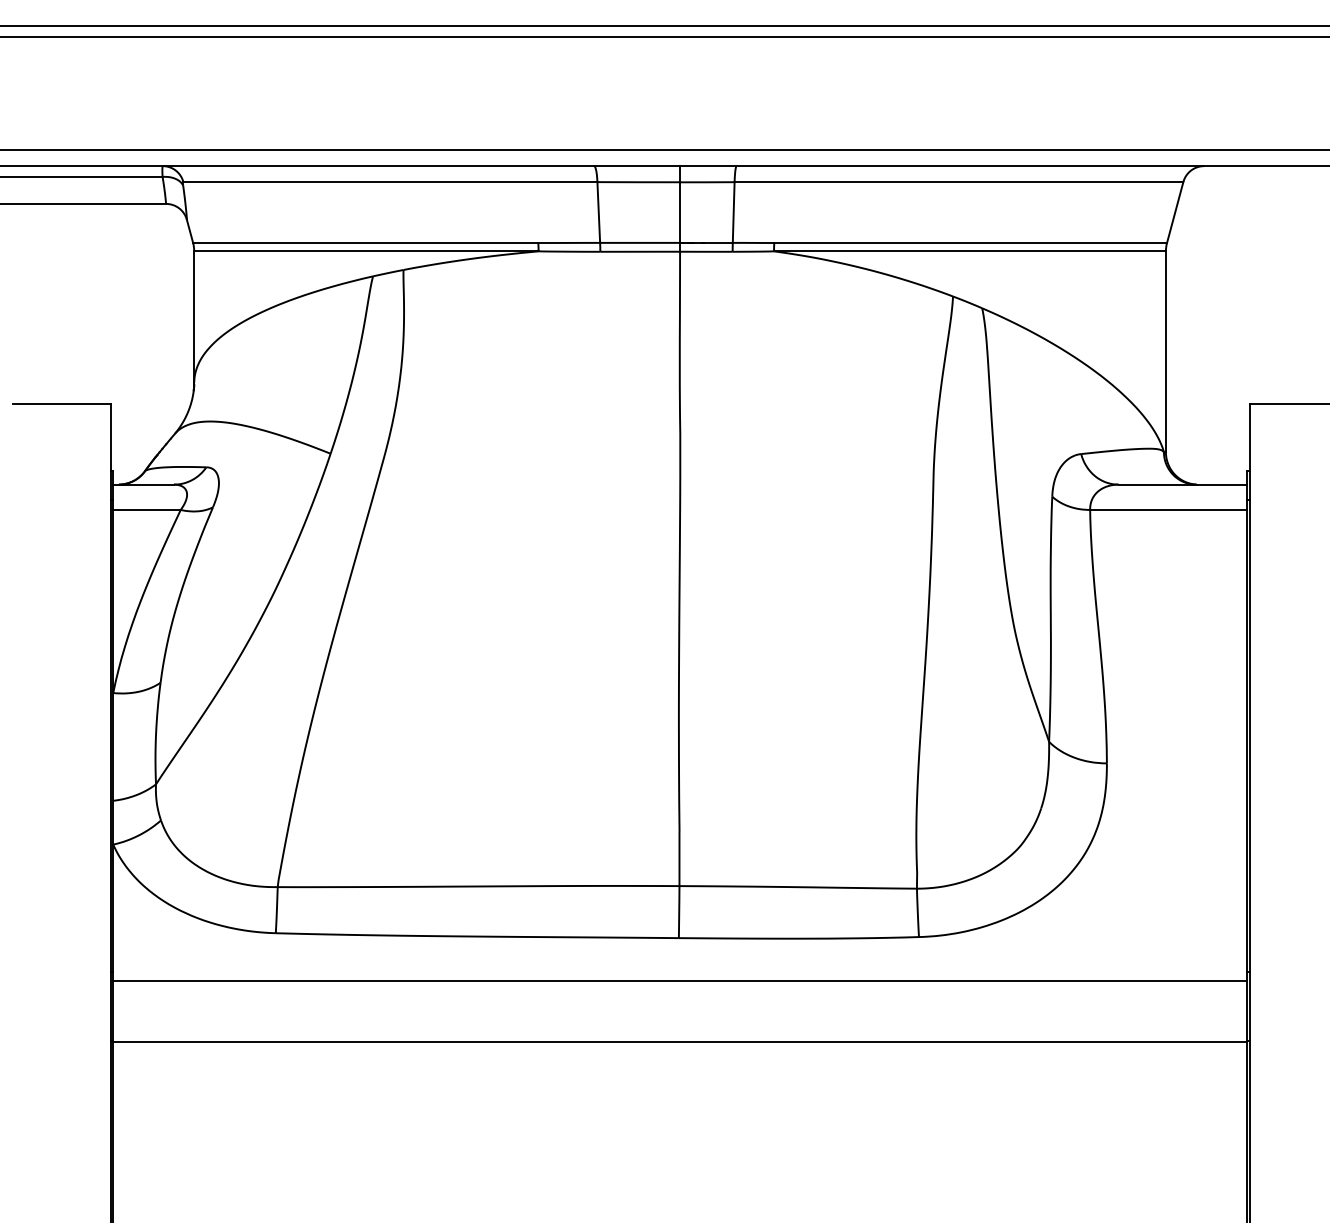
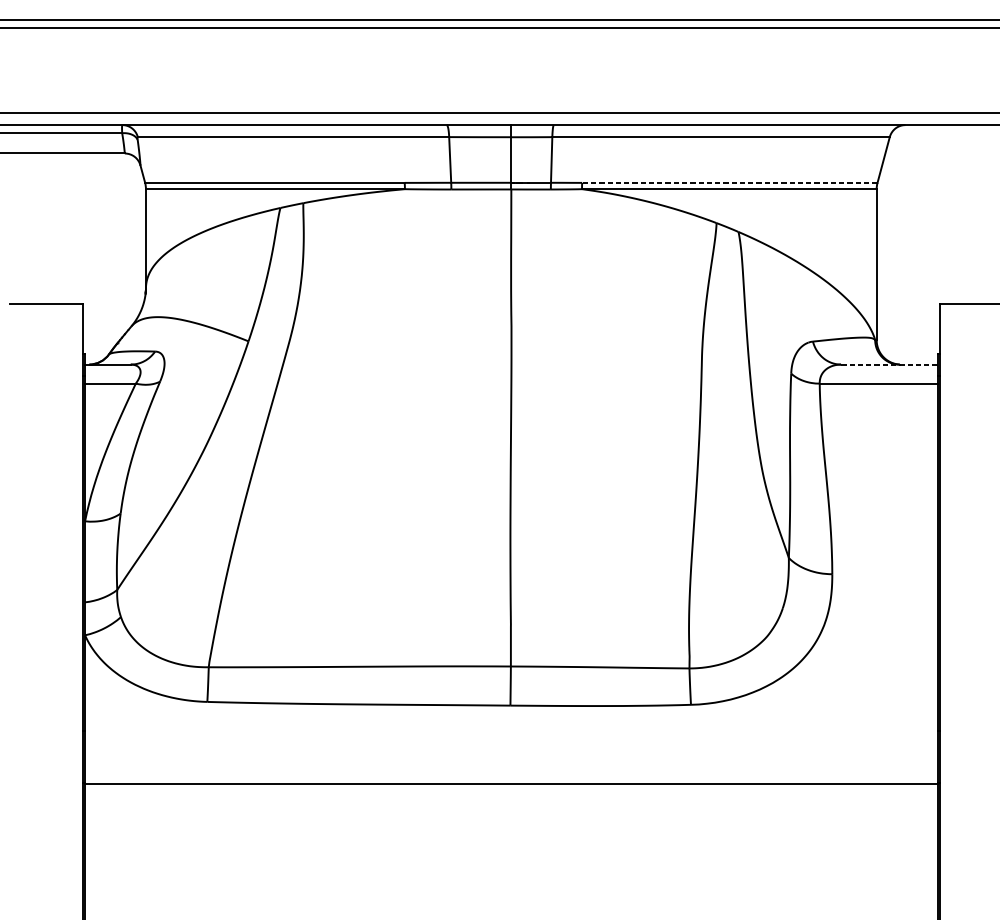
line: (970, 243) -> (729, 183), solid -> dashed
line: (1182, 484) -> (889, 364), solid -> dashed
line: (679, 981) -> (510, 738), removed

